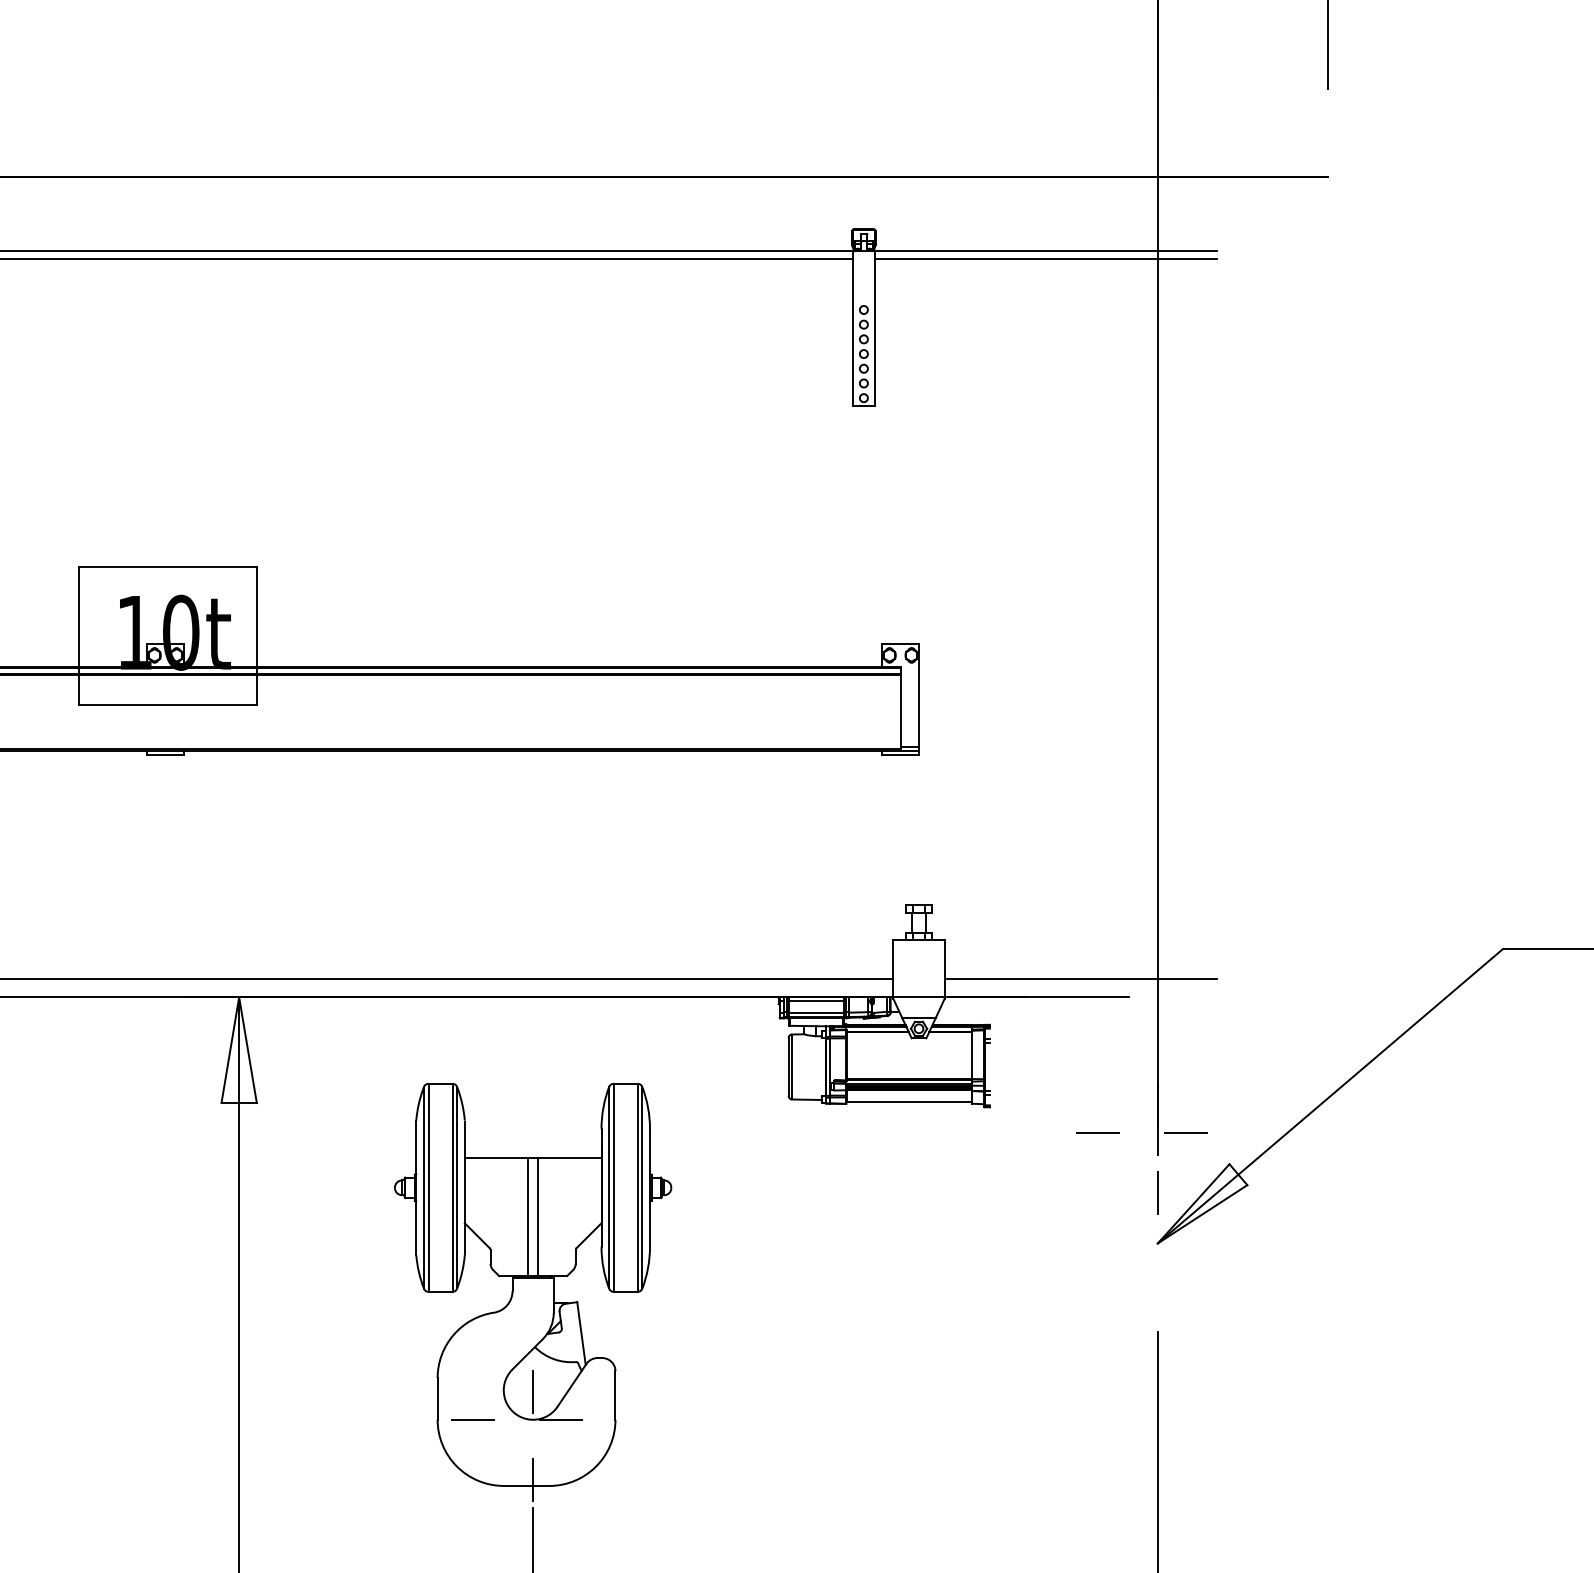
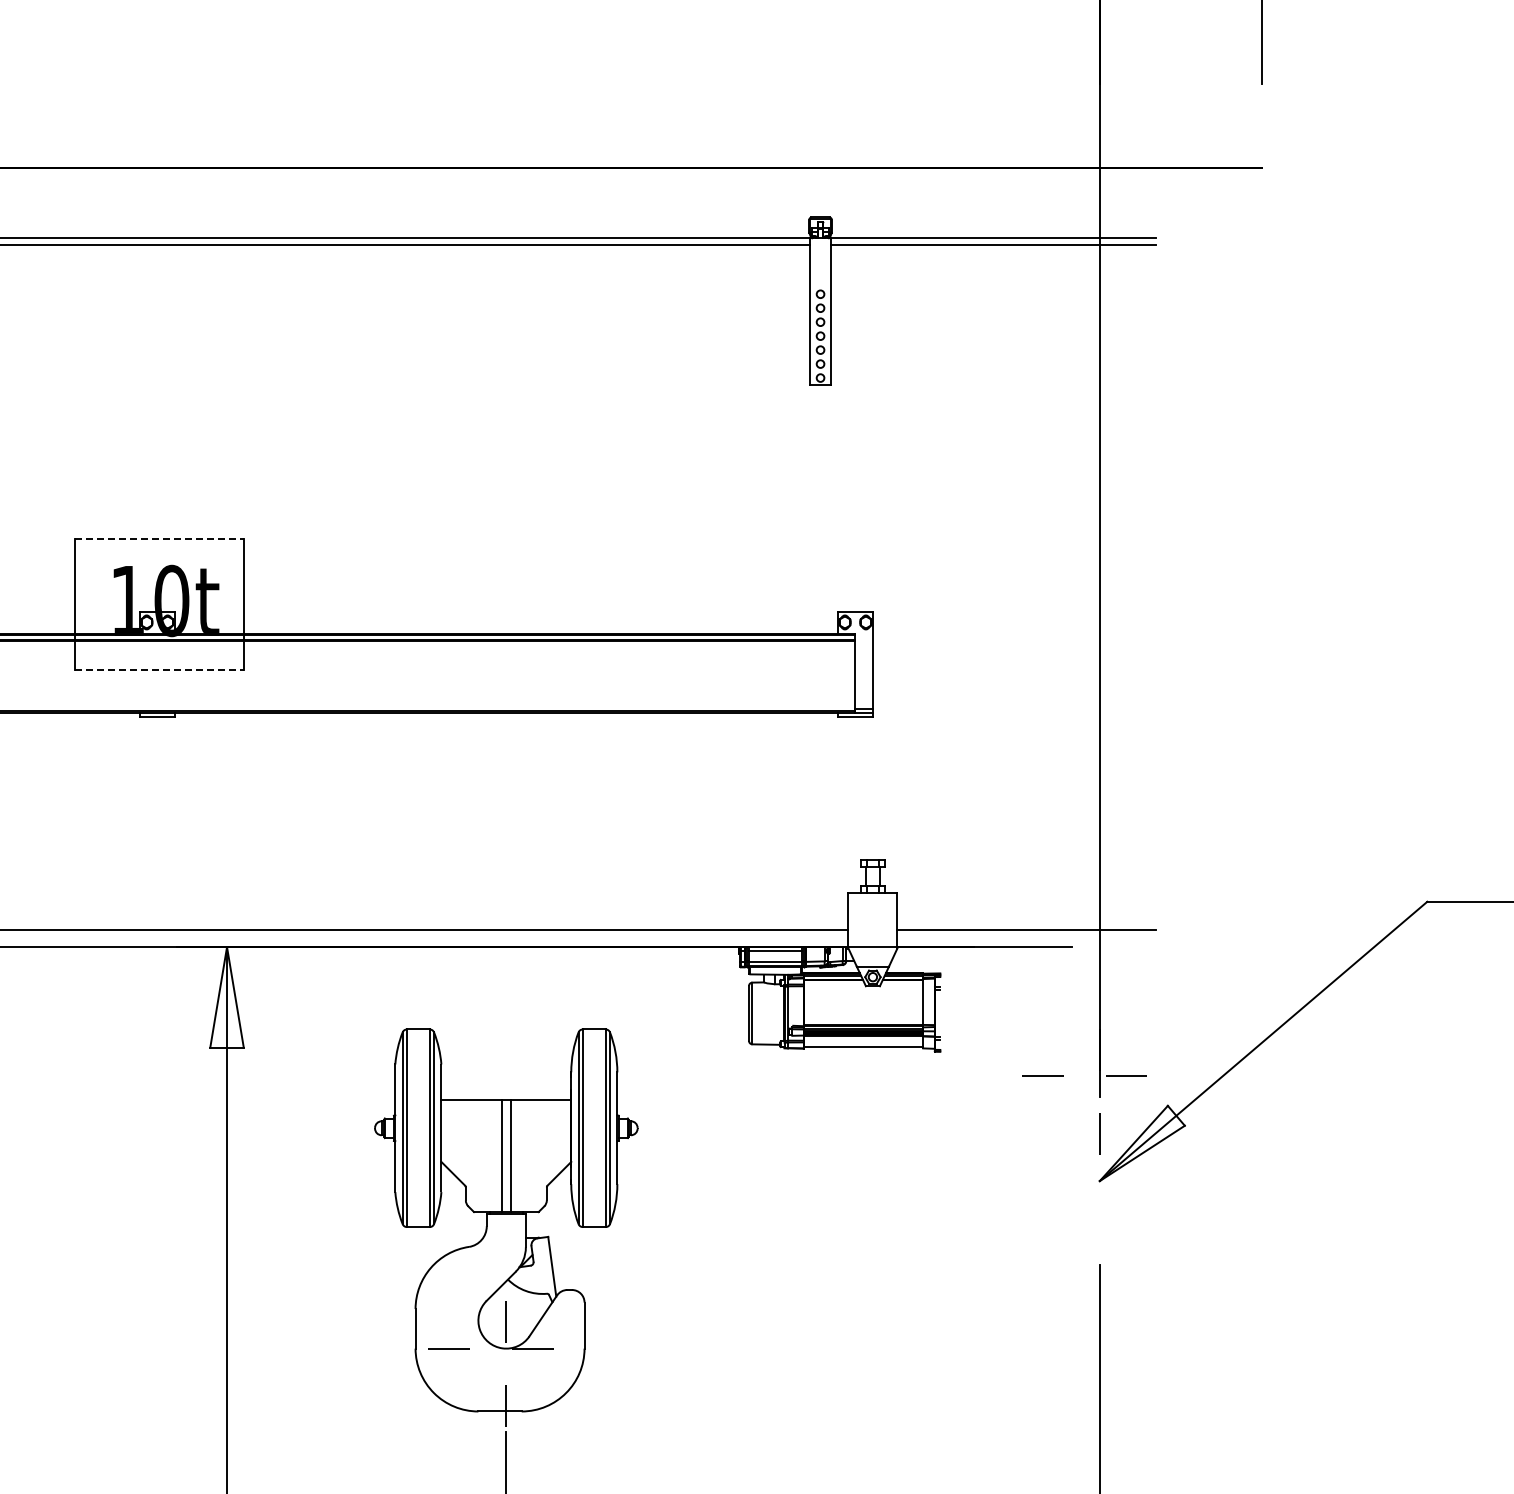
line: (168, 567) -> (159, 538), solid -> dashed
line: (168, 704) -> (159, 669), solid -> dashed

